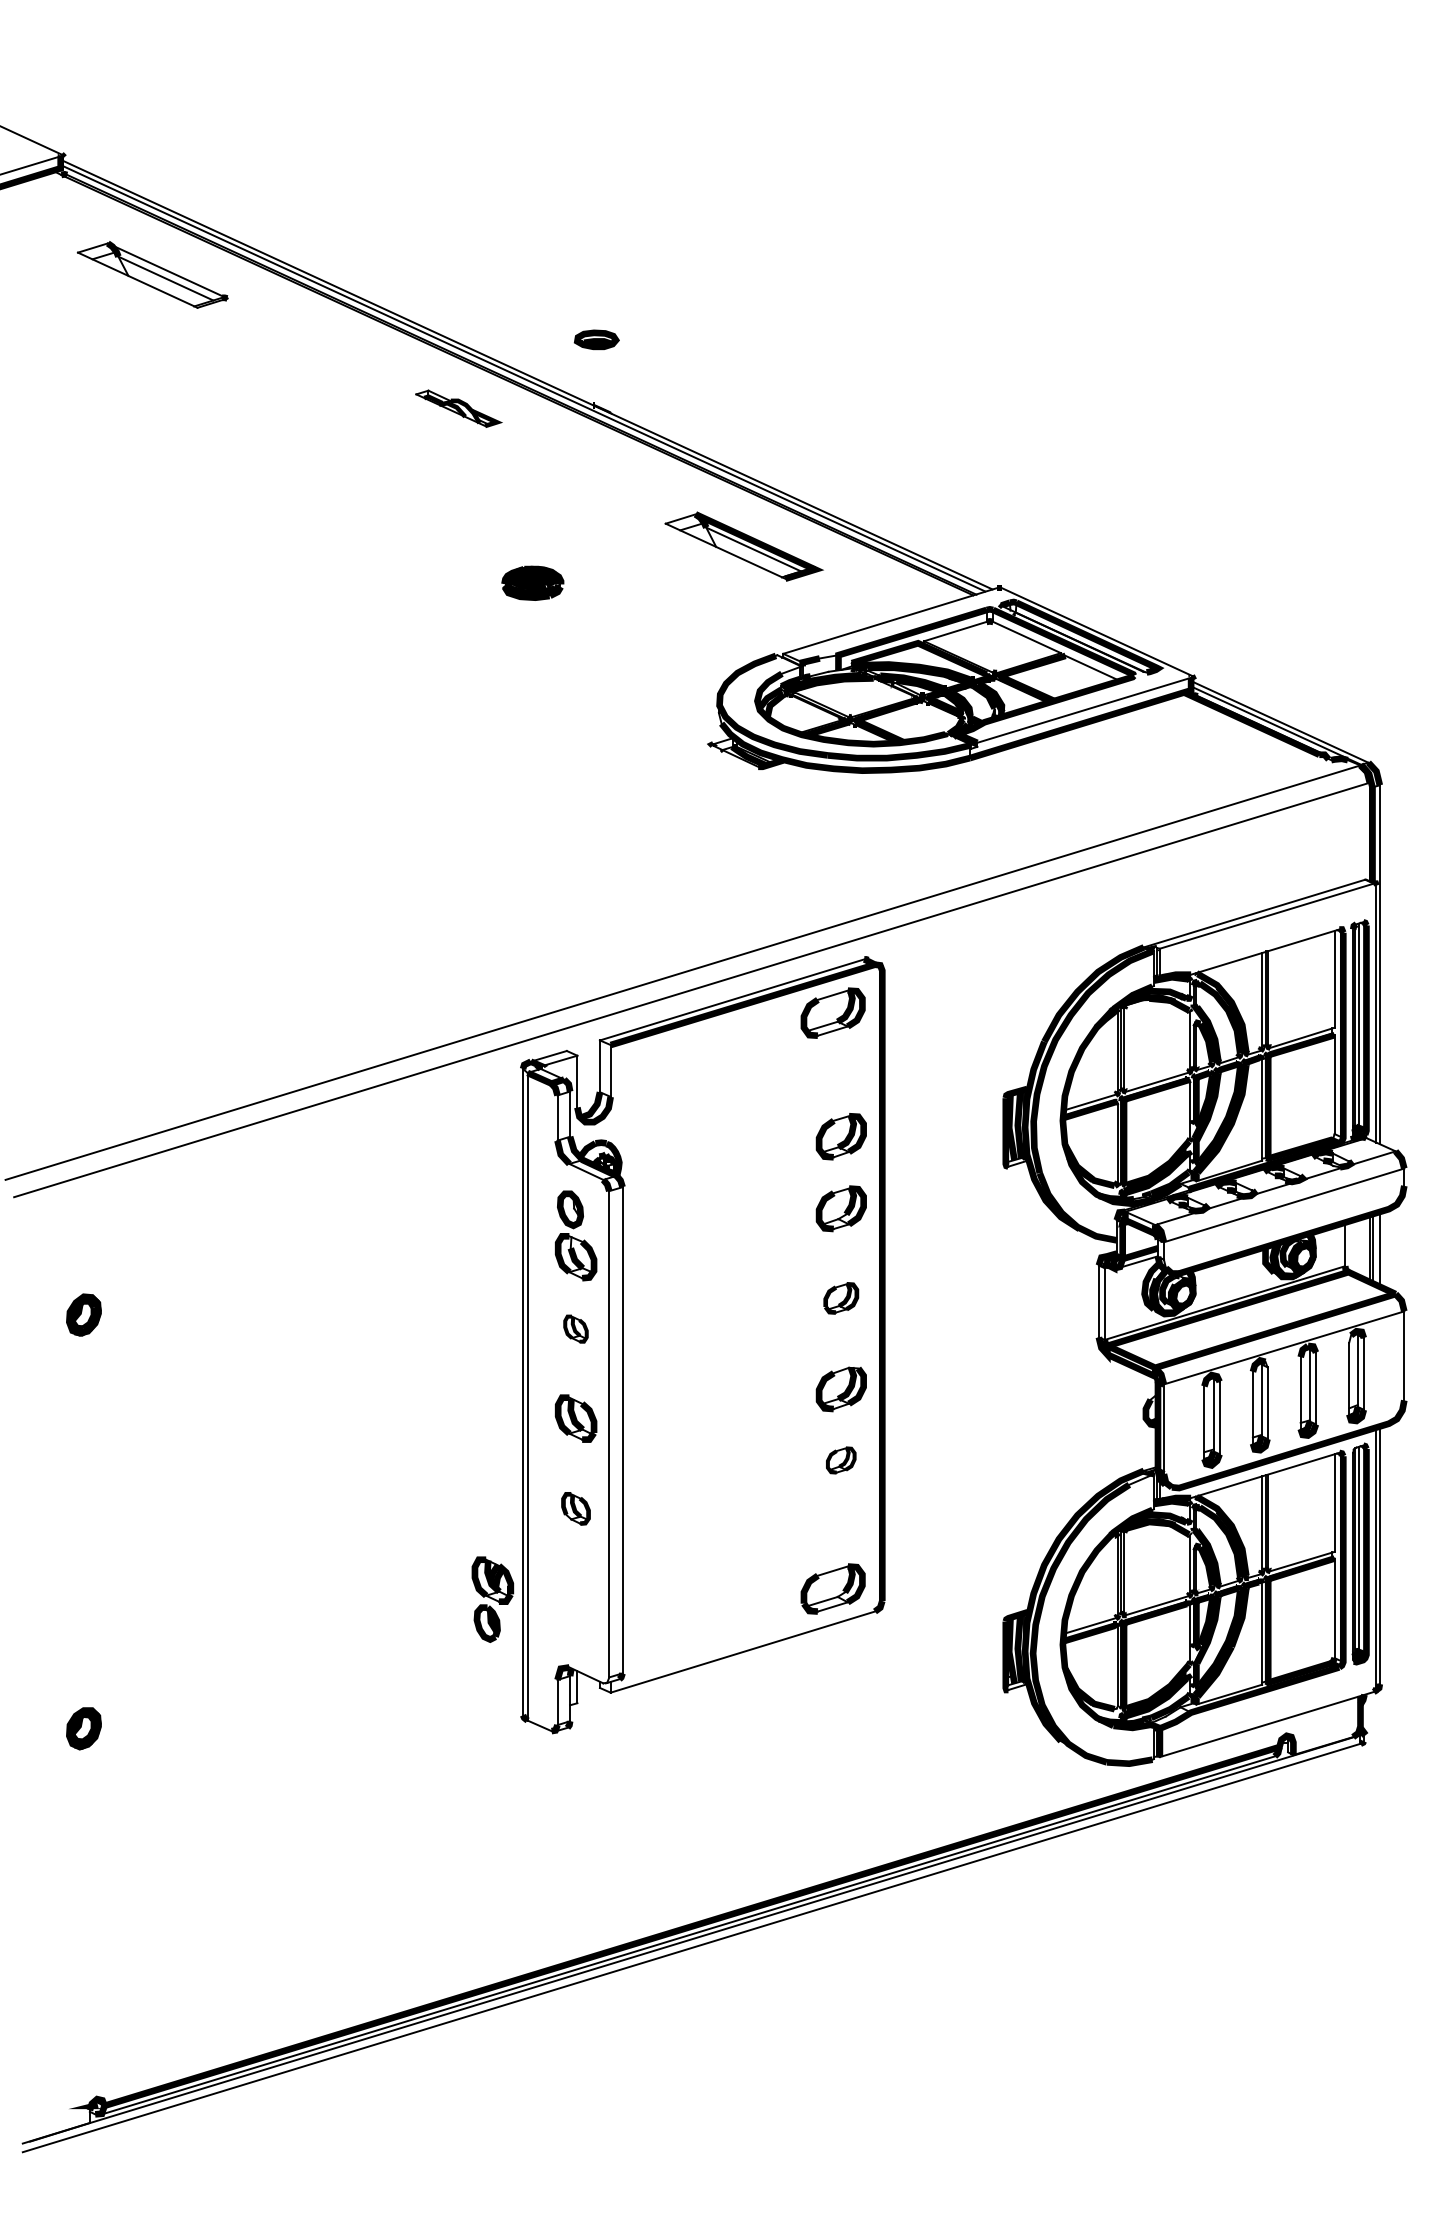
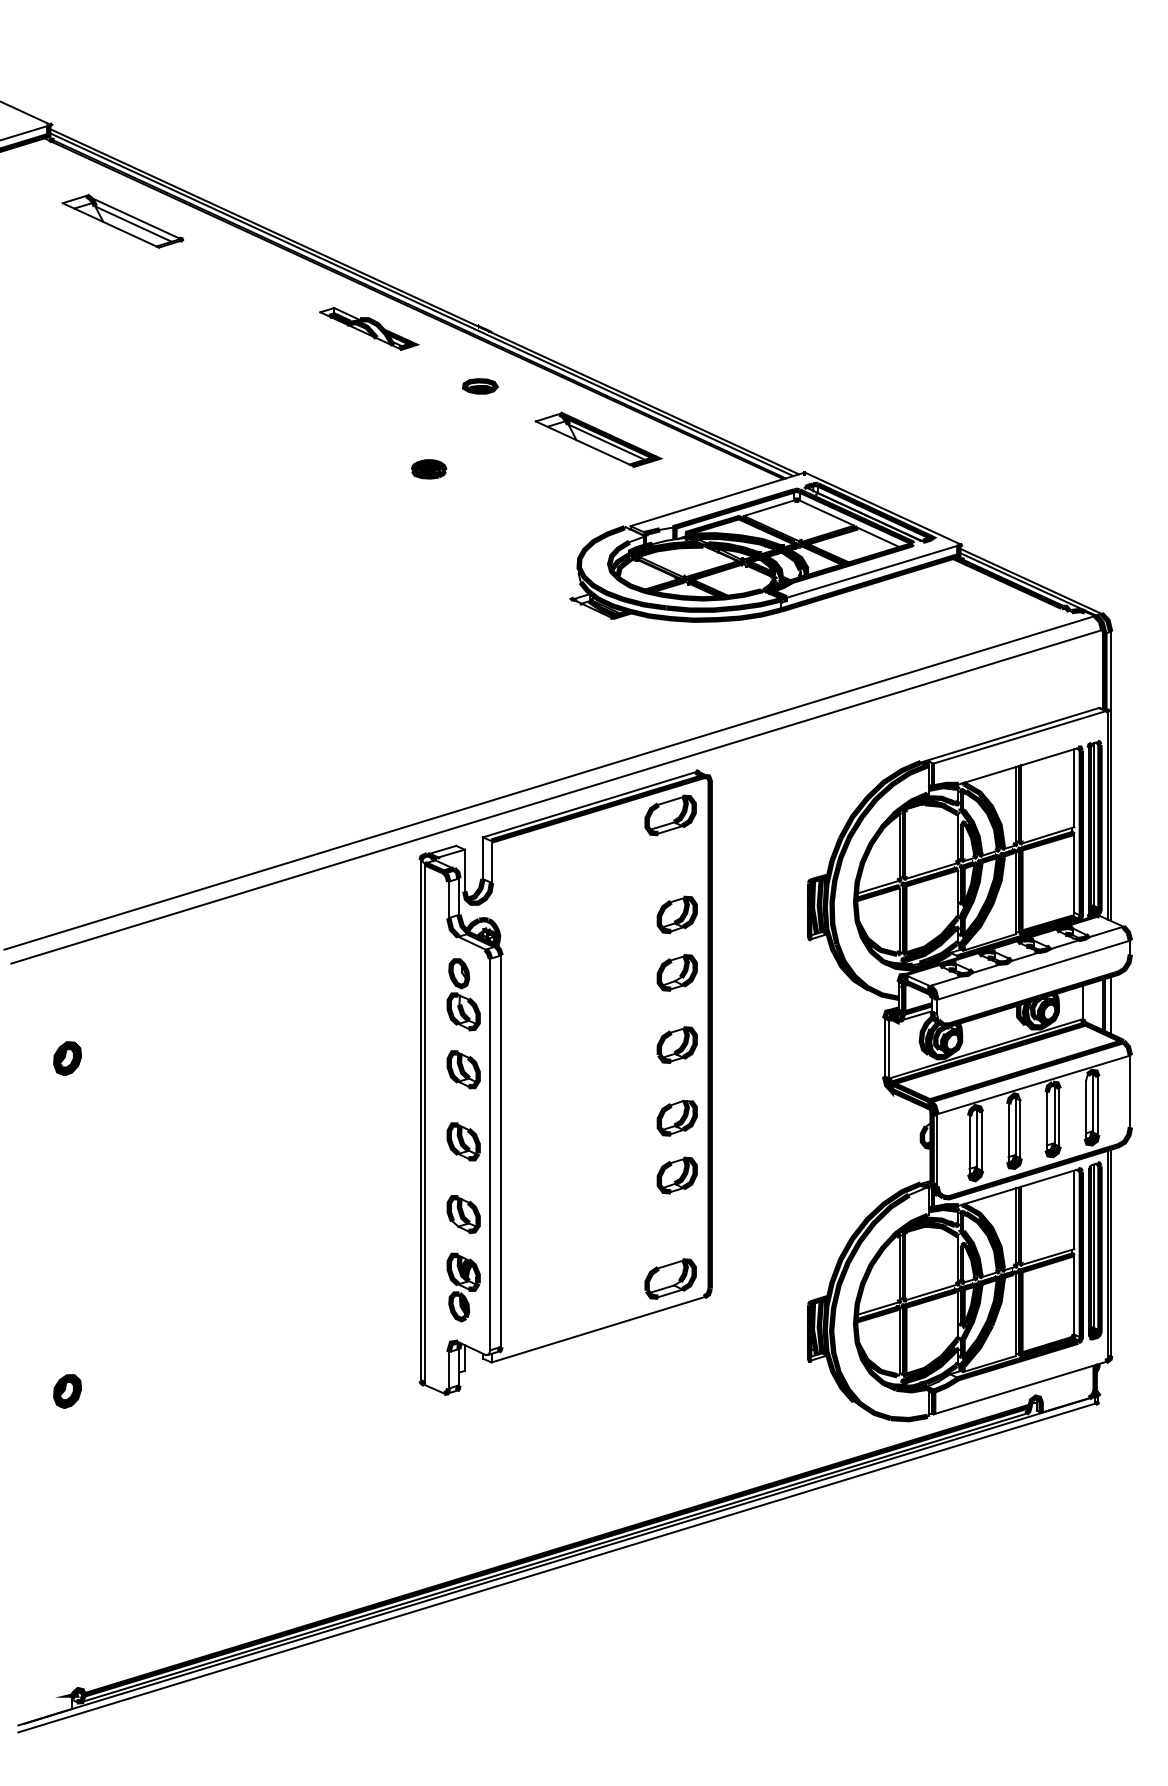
part: (596, 339) -> (480, 386), moved
part: (459, 408) -> (369, 328), size x1.43
part: (533, 583) -> (429, 469), size x0.71
part: (840, 1297) -> (676, 1044), size x1.43
part: (575, 1328) -> (463, 1069), size x1.67
part: (840, 1460) -> (676, 1175), size x1.67
part: (575, 1508) -> (463, 1214), size x1.43
part: (492, 1599) -> (463, 1287), moved

